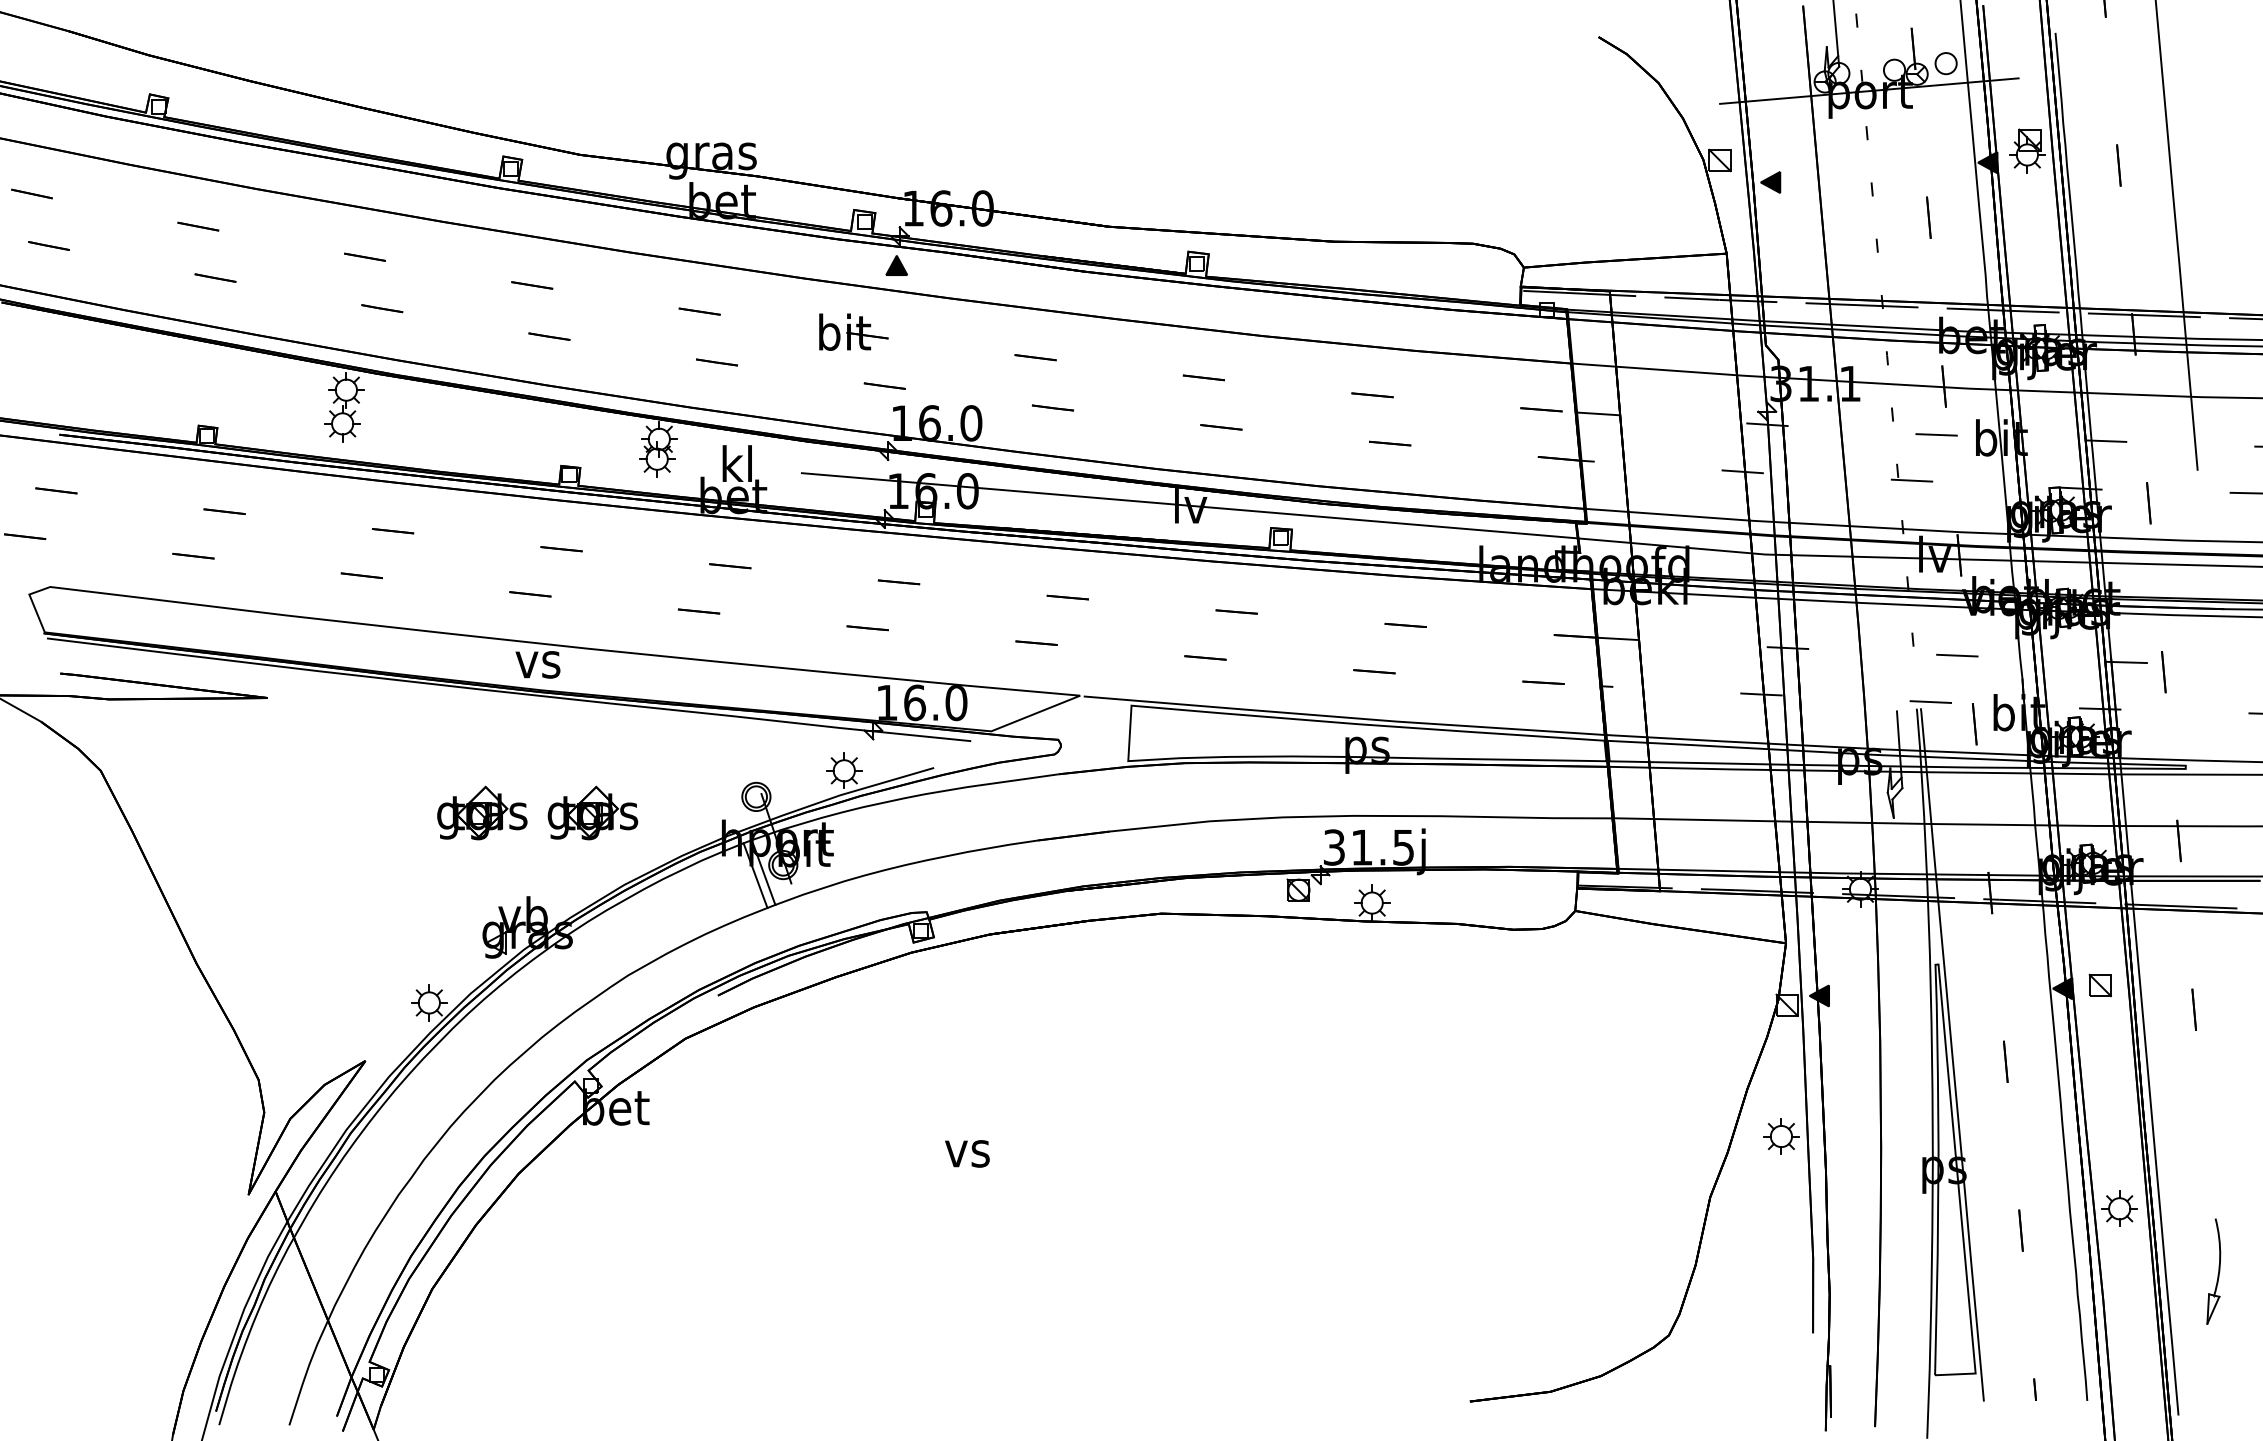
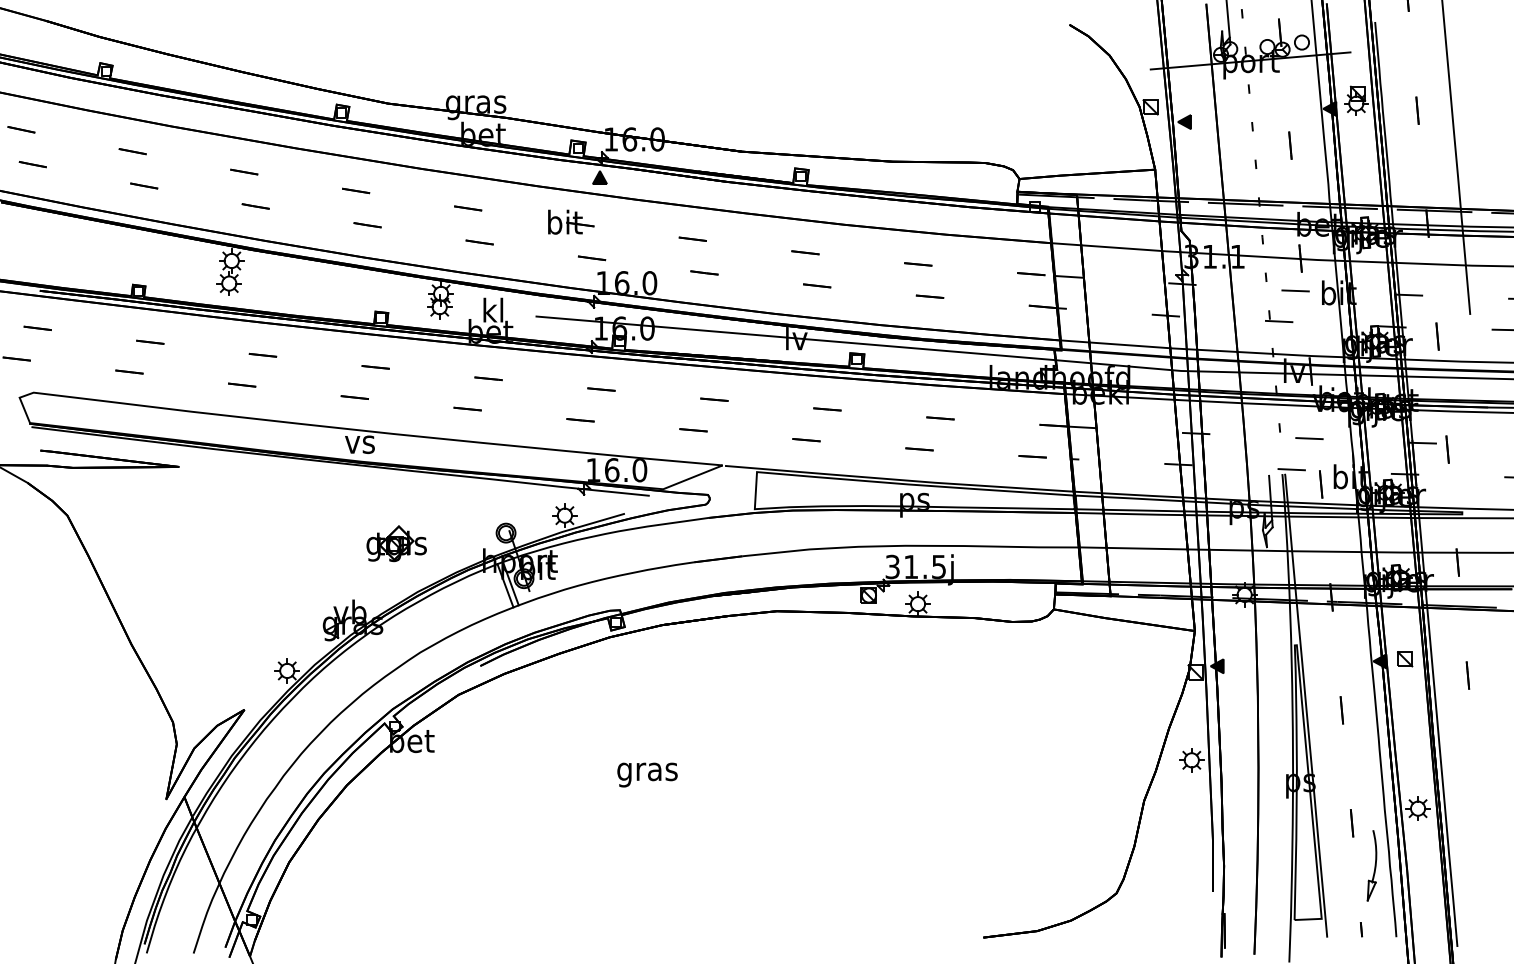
part: (482, 812) -> (322, 543), removed
text: (967, 1157) -> (647, 774), vs -> gras
part: (2212, 1271) -> (1371, 865), moved

